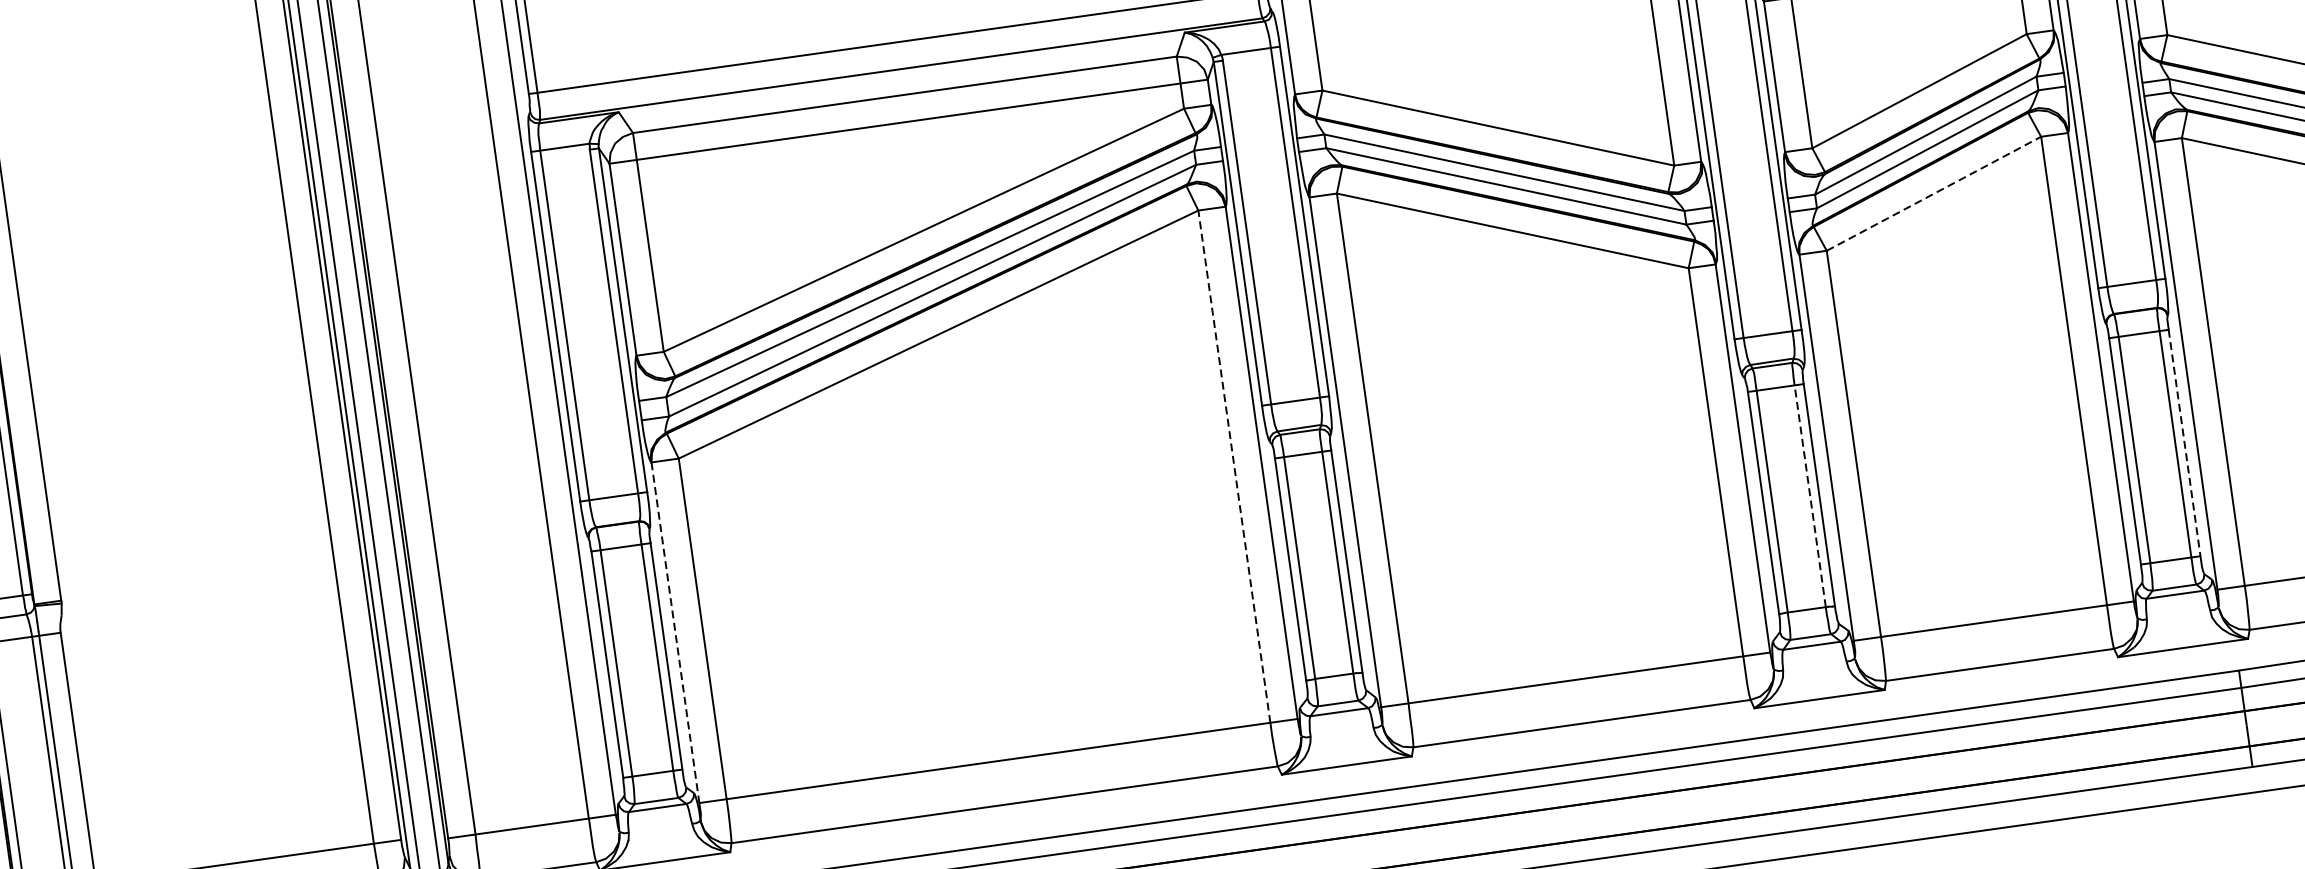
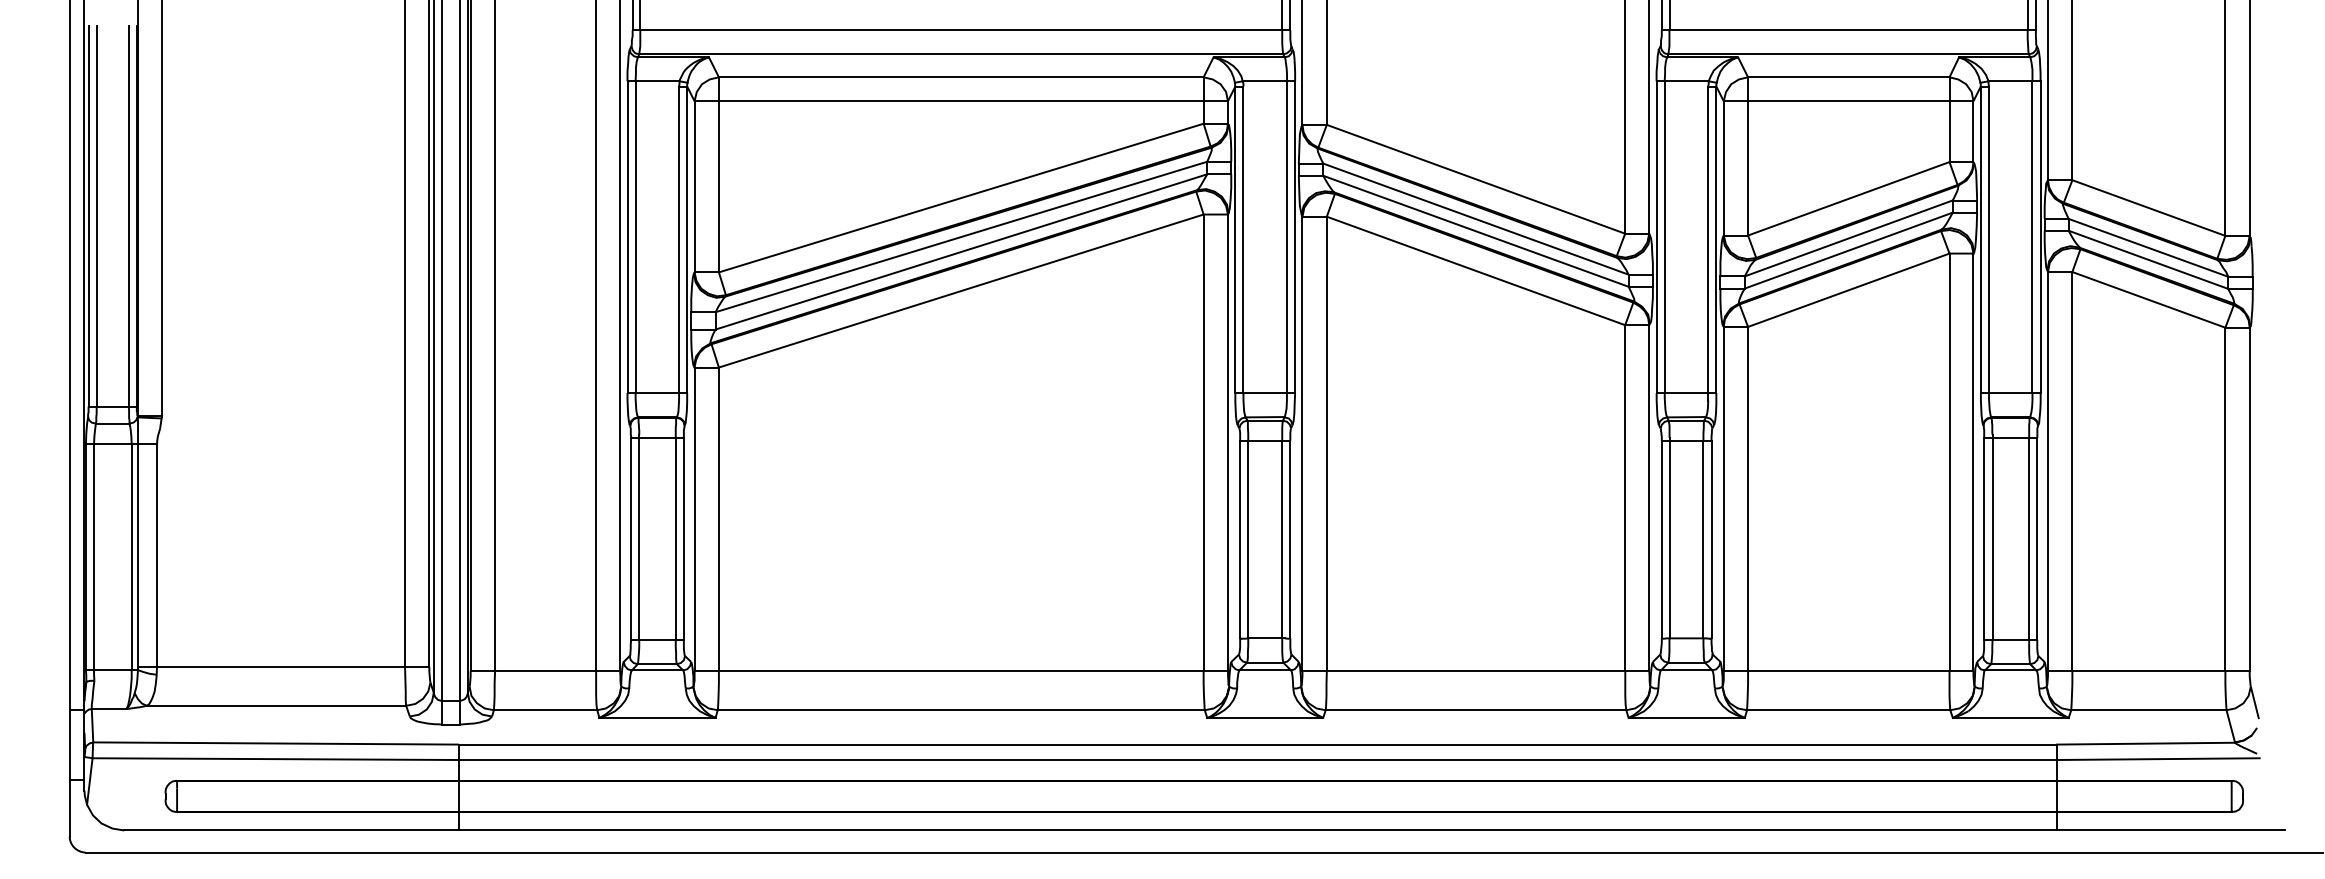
line: (1934, 193) -> (1849, 290), dashed -> solid
line: (2184, 442) -> (2037, 538), dashed -> solid
line: (1234, 466) -> (1203, 442), dashed -> solid
line: (1810, 496) -> (1703, 539), dashed -> solid
line: (675, 632) -> (694, 519), dashed -> solid

